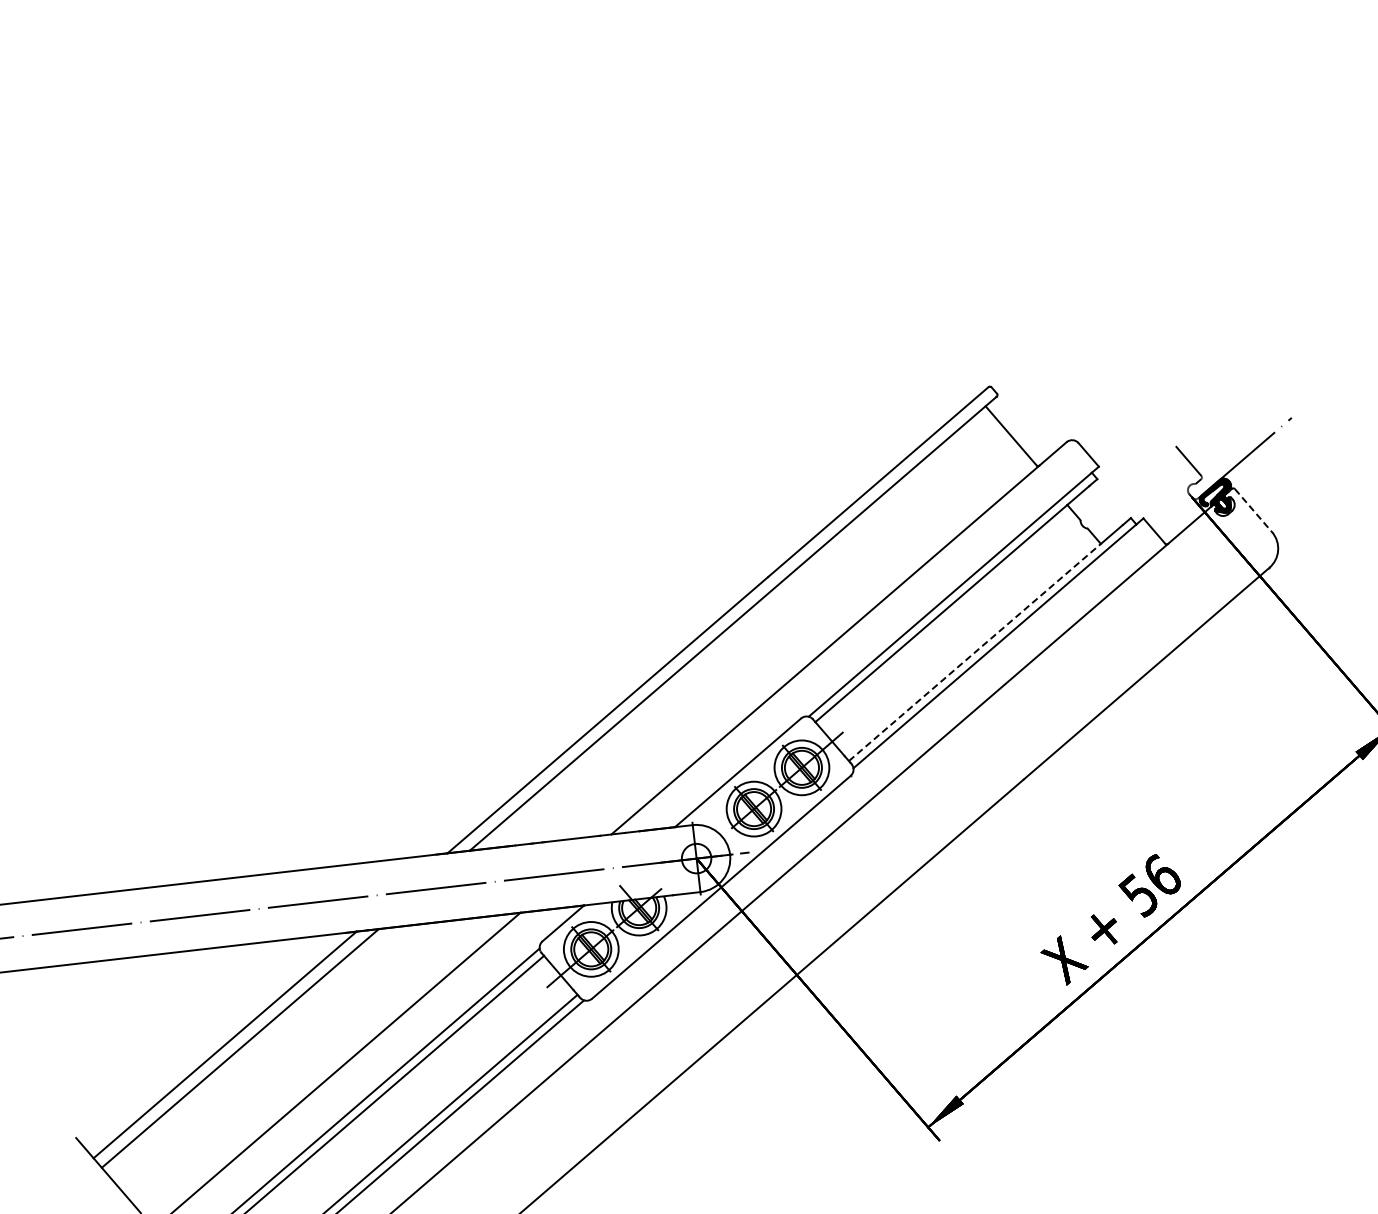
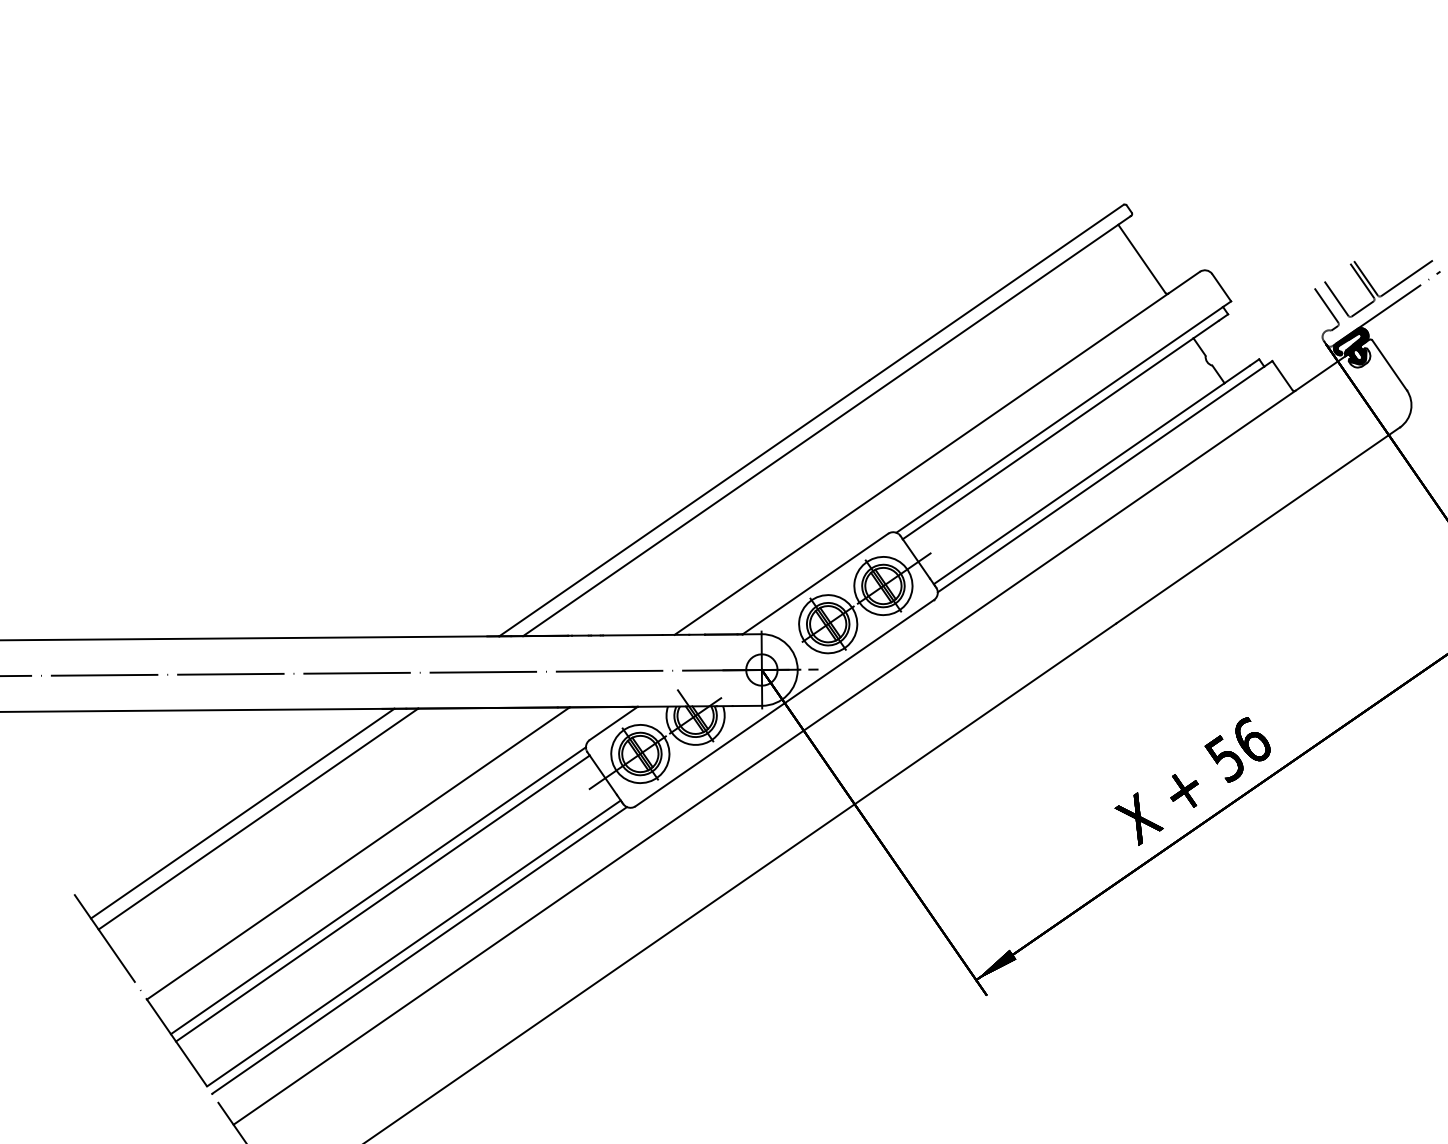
part: (1233, 438) -> (1376, 286), added
line: (1253, 511) -> (1389, 366), dashed -> solid
line: (975, 652) -> (1079, 483), dashed -> solid

